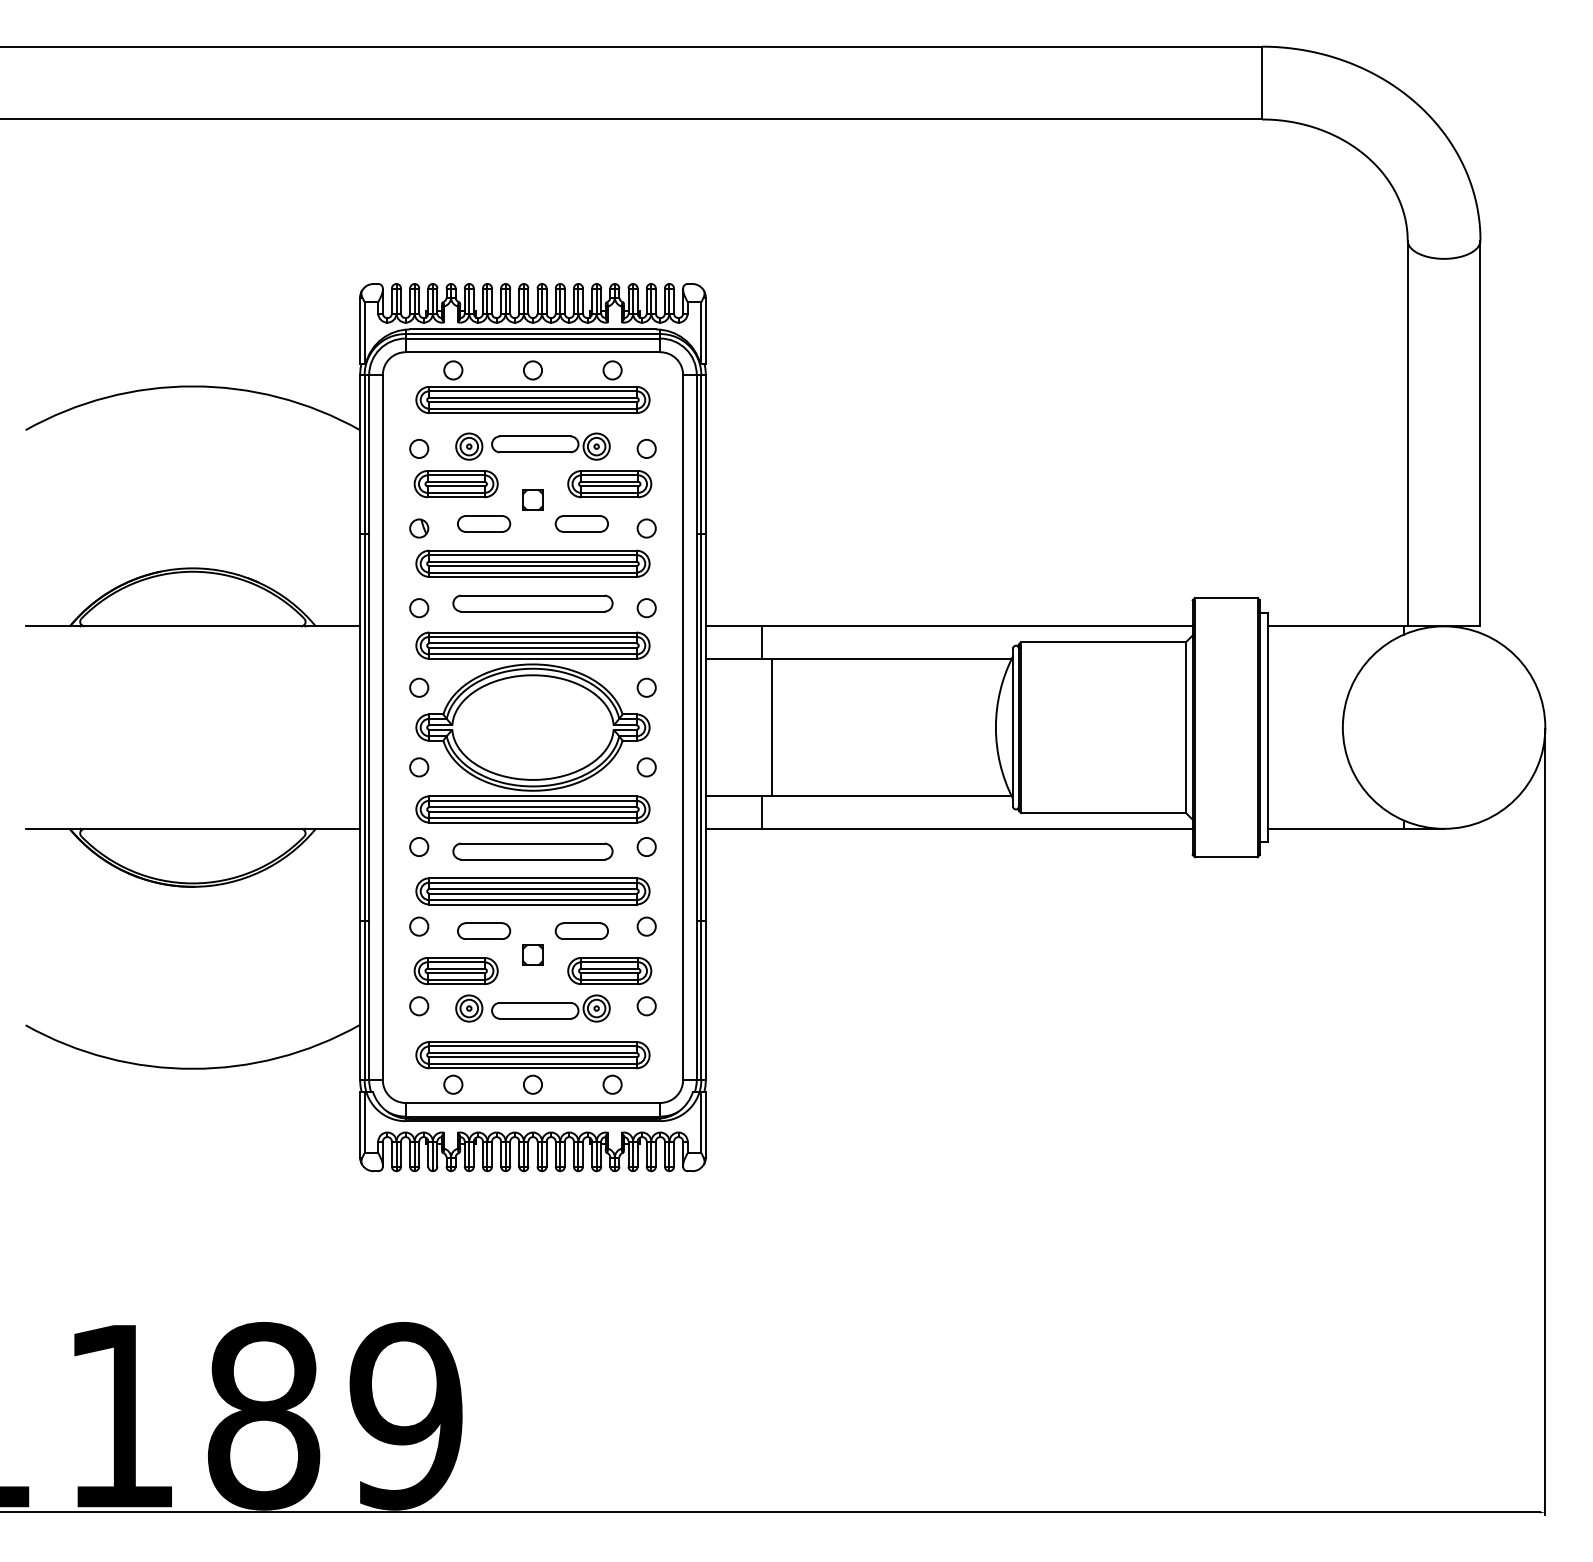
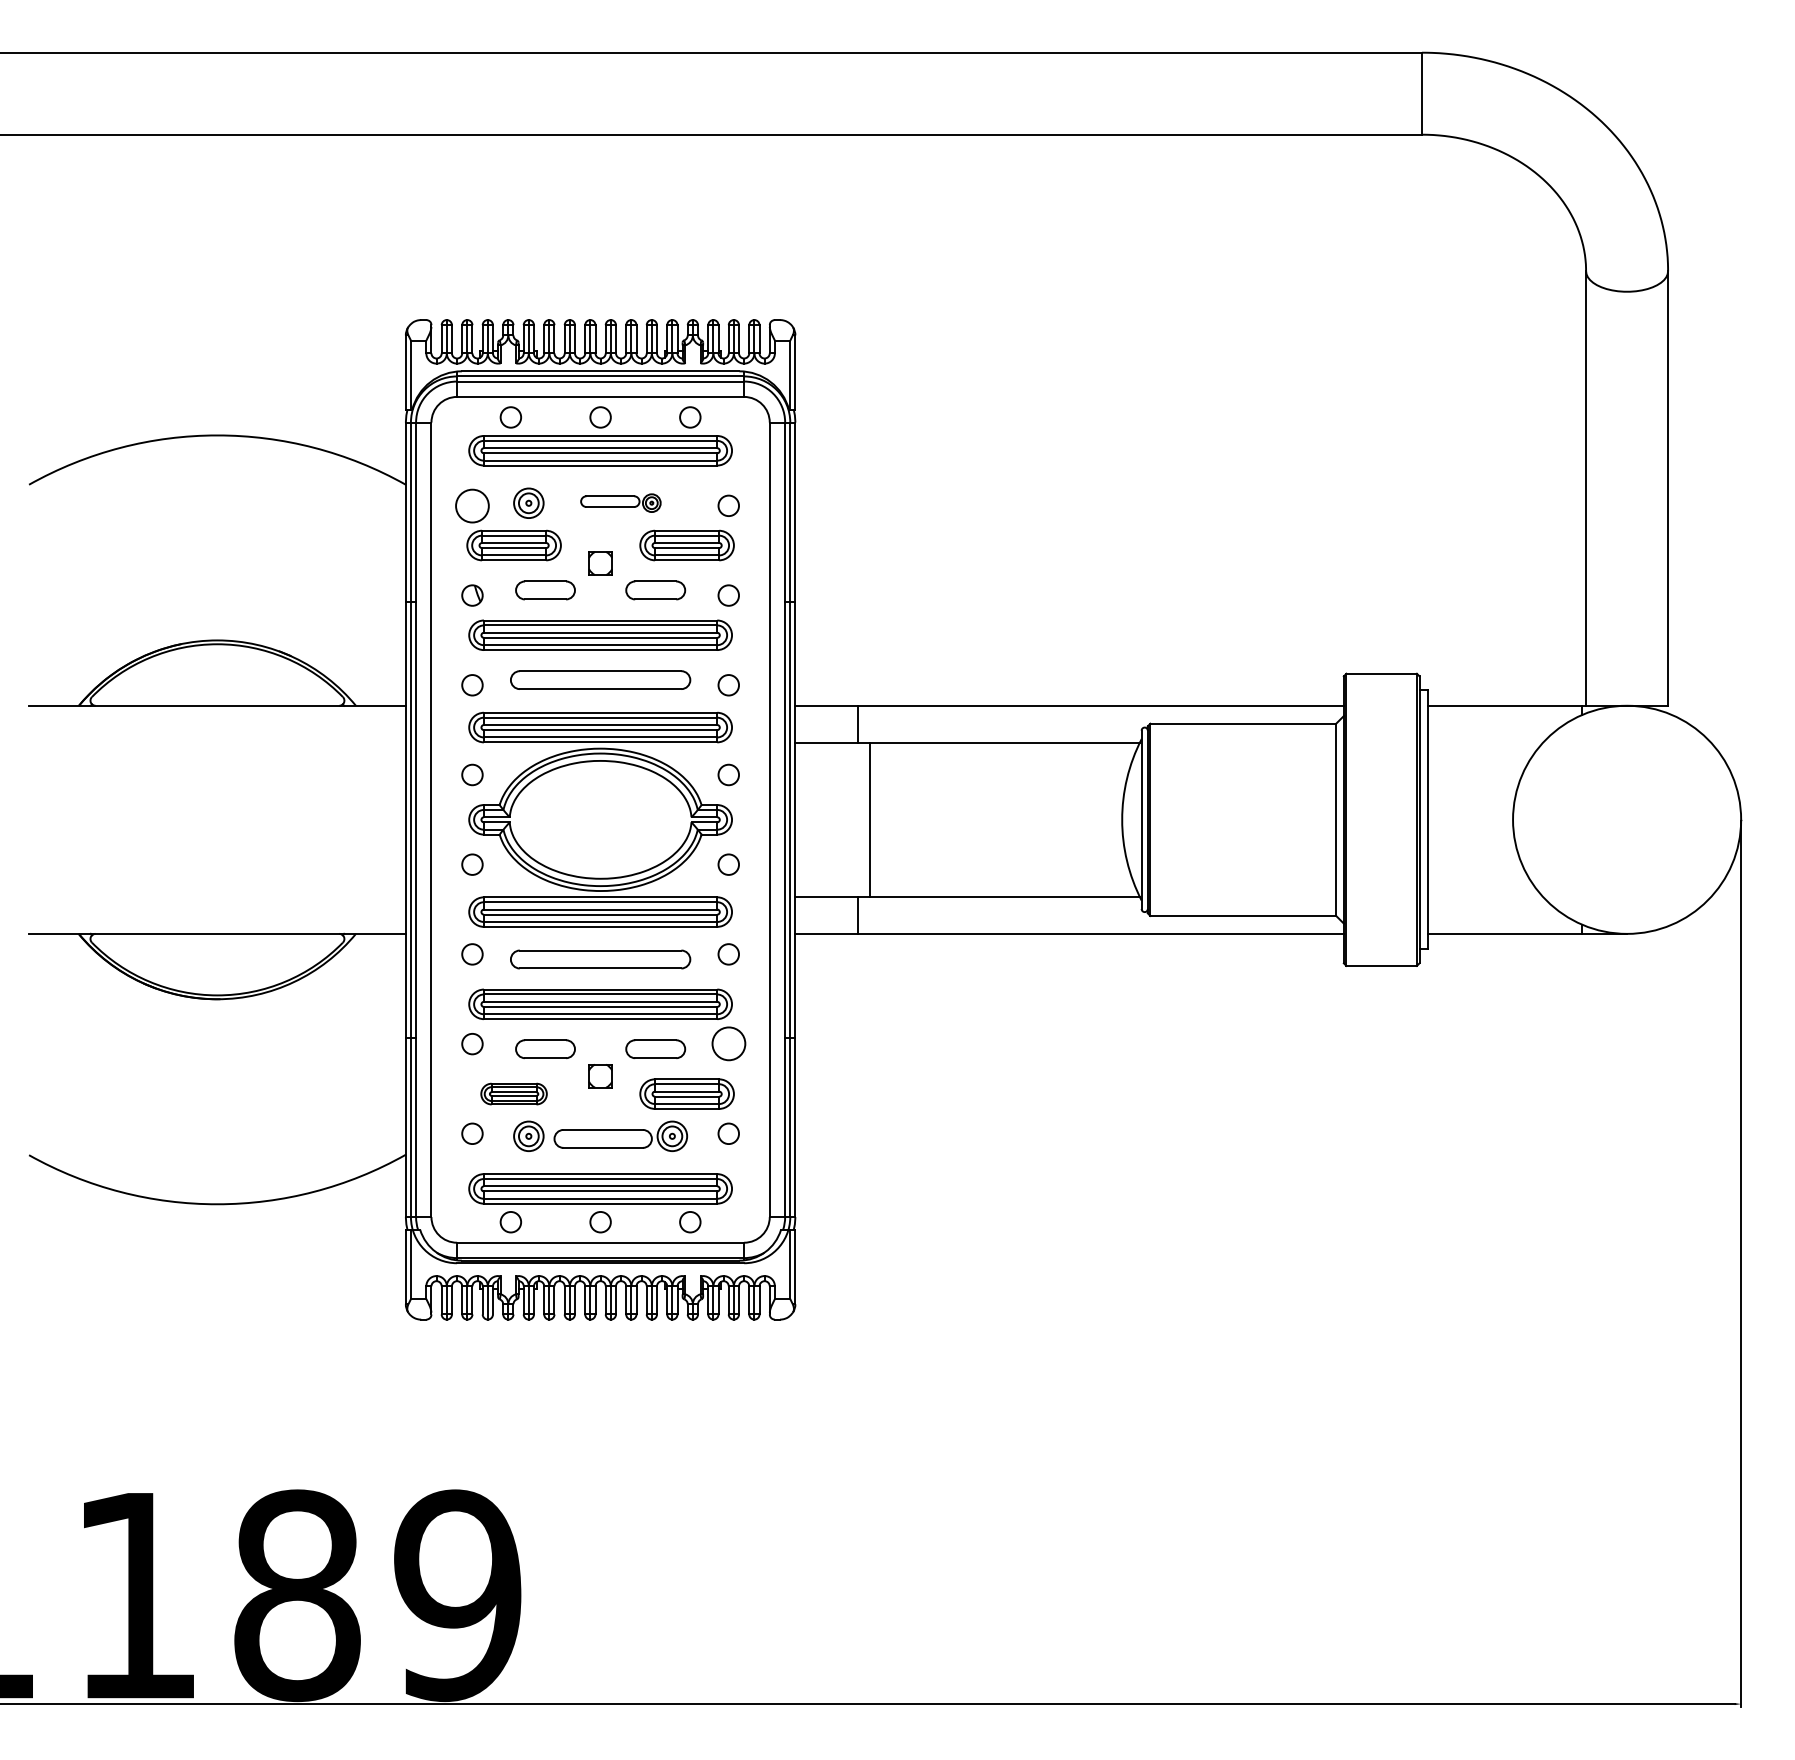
part: (550, 445) -> (620, 502), size x0.6
circle: (419, 448) -> (472, 505), size x1.6
circle: (646, 927) -> (728, 1044), size x1.6
part: (455, 970) -> (513, 1093), size x0.7

